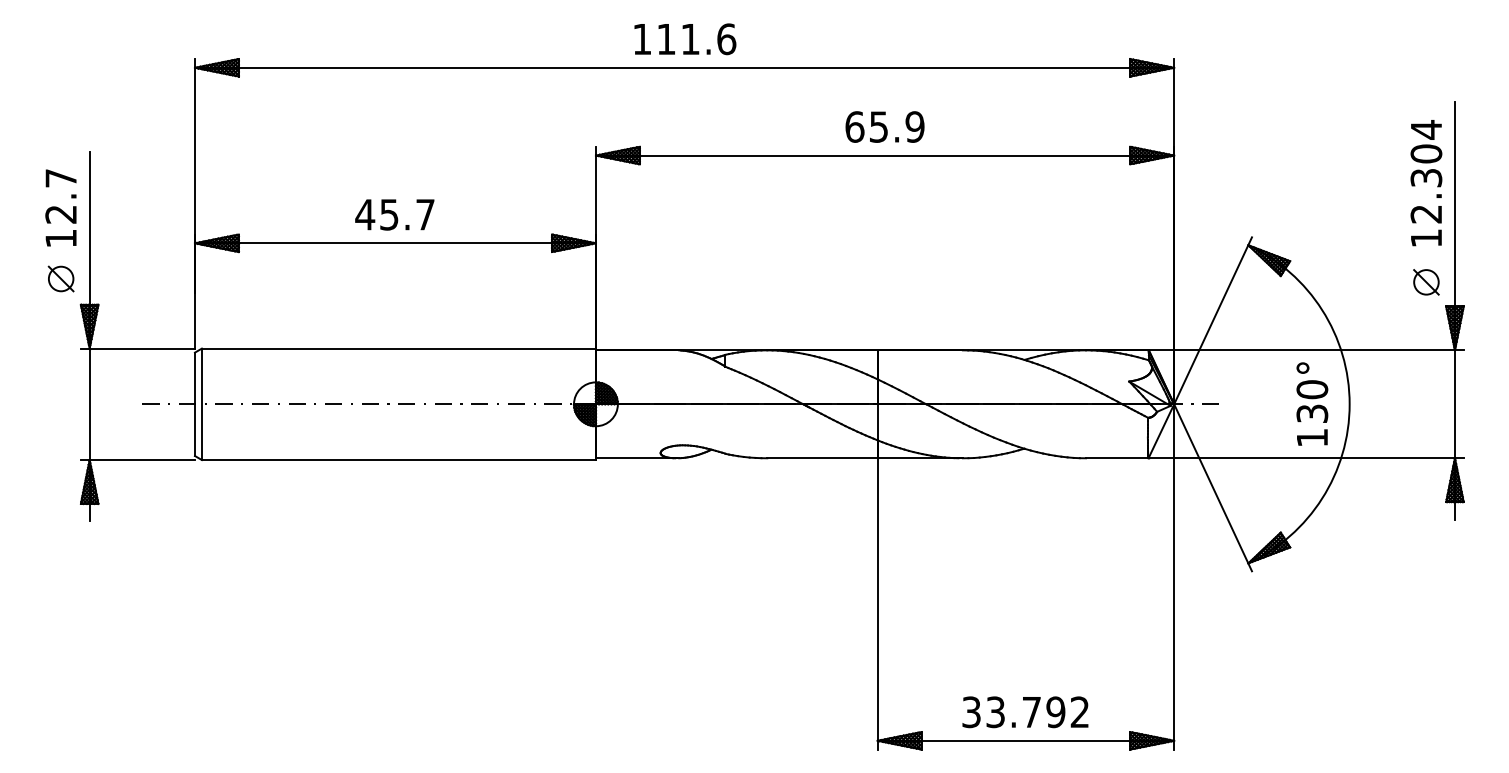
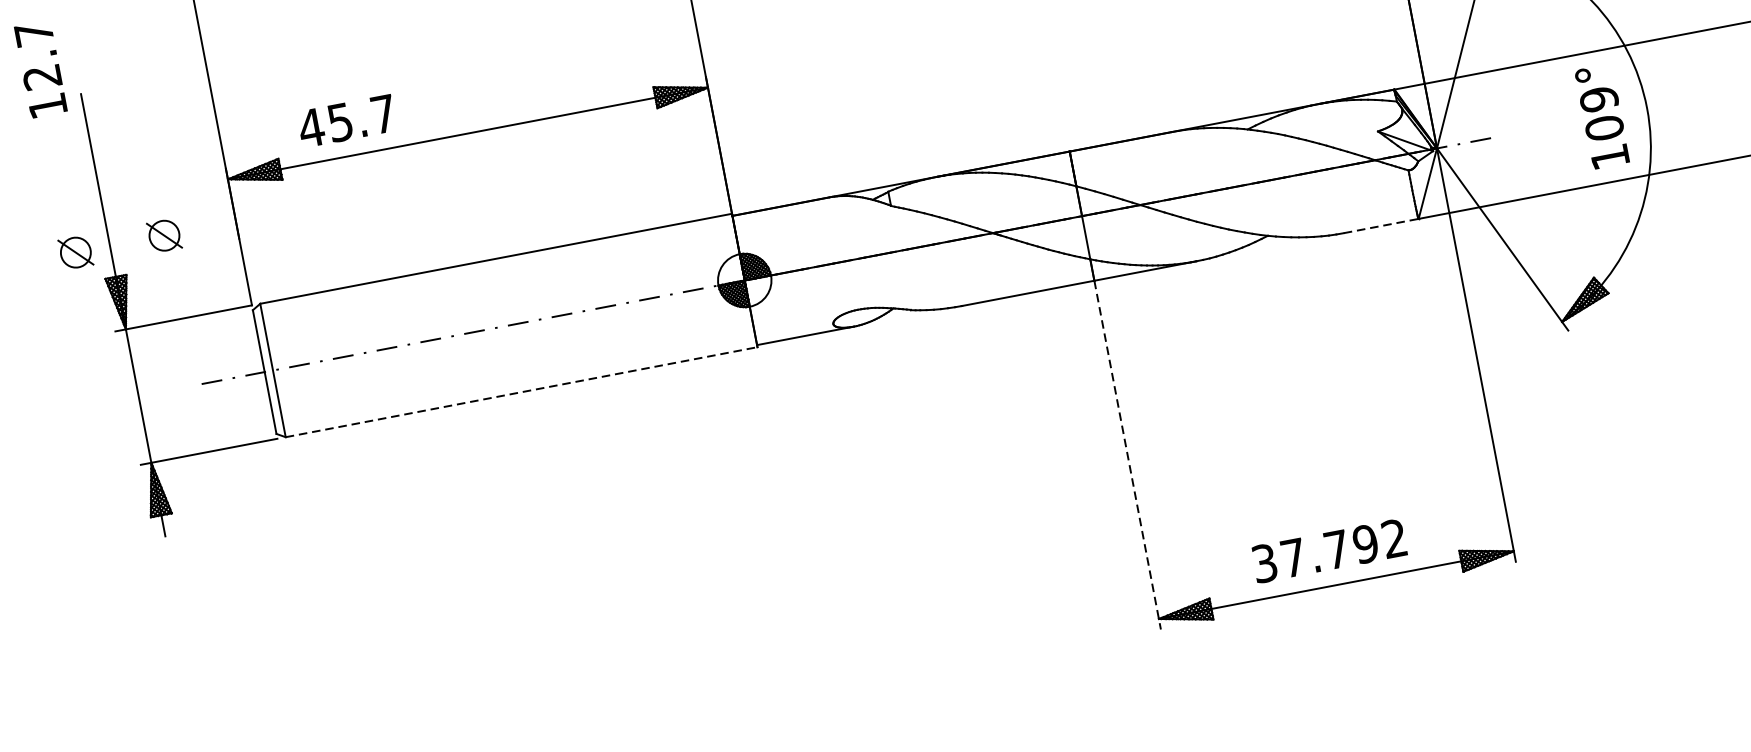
text: (60, 207) -> (40, 68), moved
text: (394, 214) -> (346, 120), moved
part: (134, 278) -> (163, 235), added
text: (1312, 401) -> (1601, 113), 130° -> 109°
line: (1117, 458) -> (1381, 226), solid -> dashed
line: (399, 460) -> (522, 392), solid -> dashed
line: (877, 603) -> (1127, 454), solid -> dashed
text: (995, 712) -> (1293, 558), 33.792 -> 37.792

